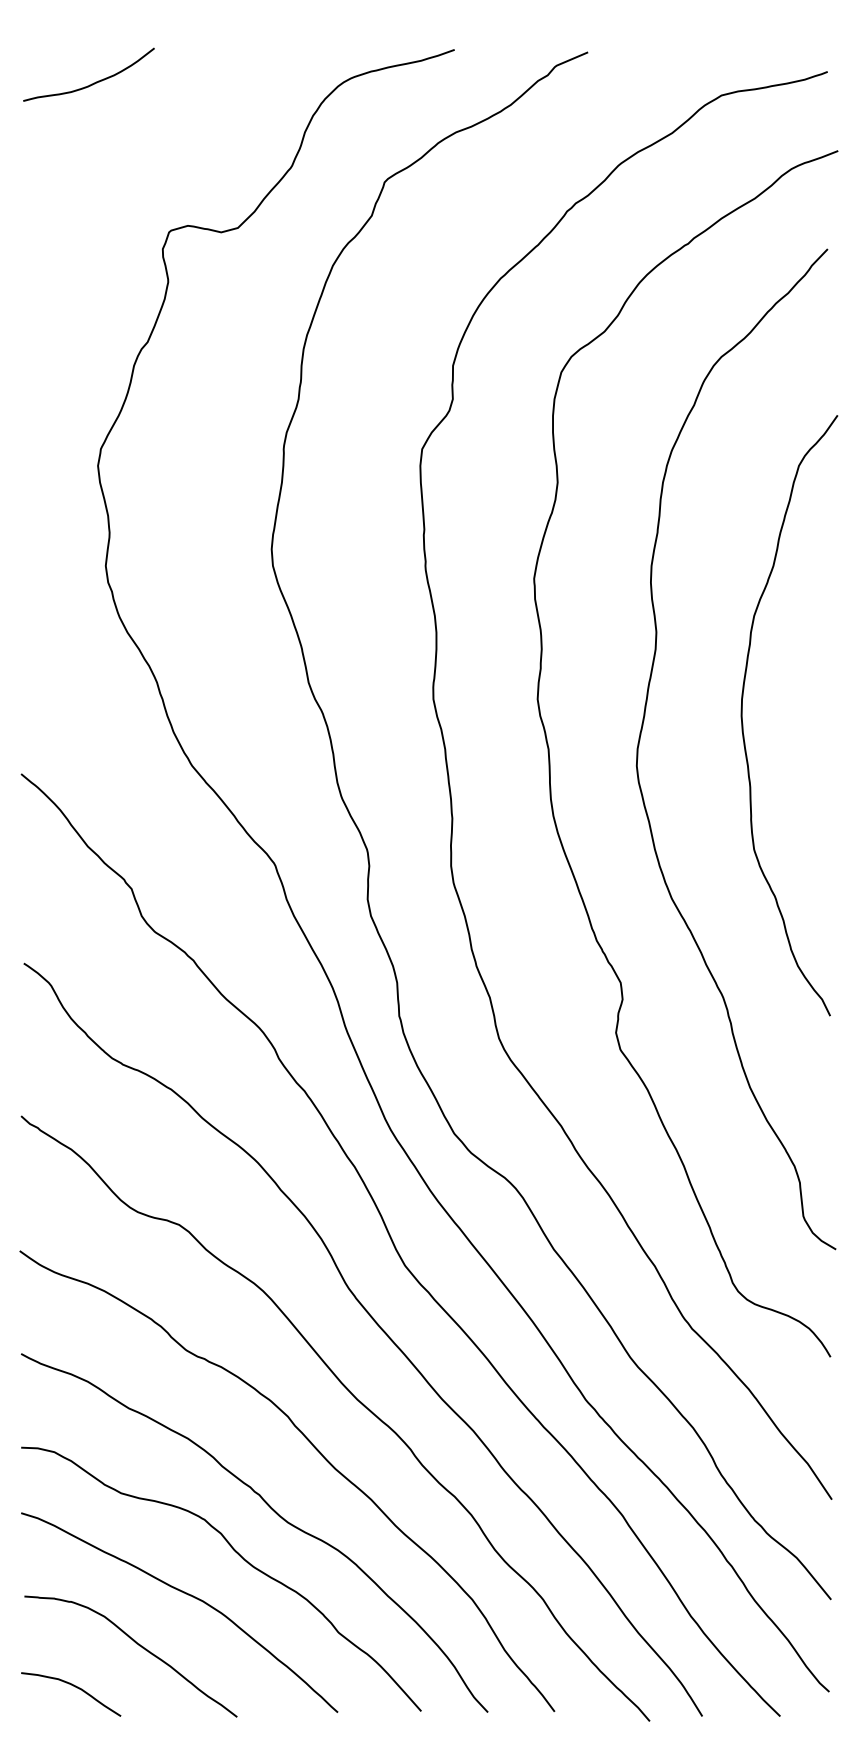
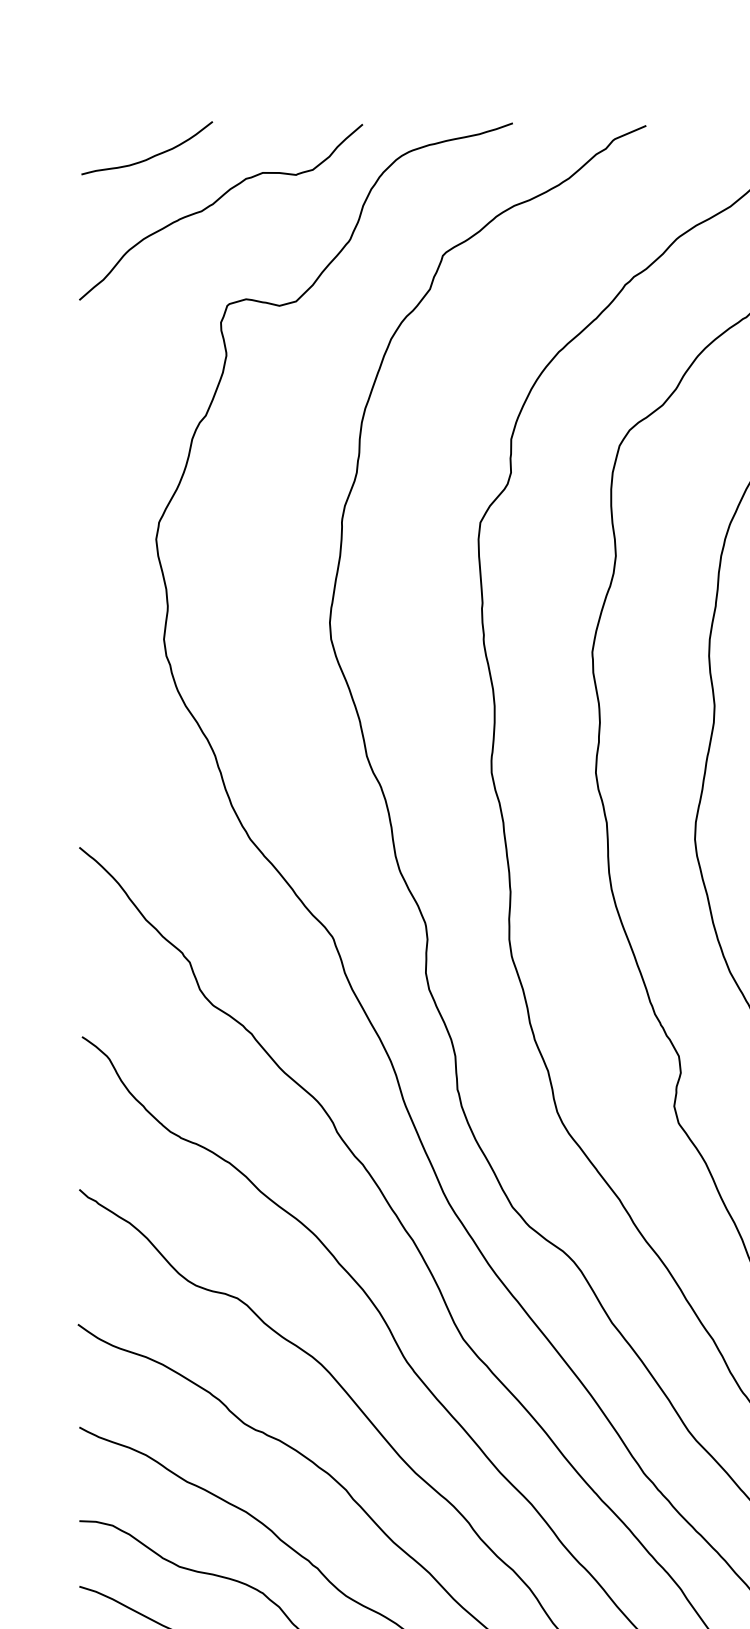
curve: (155, 131) -> (213, 204), added

